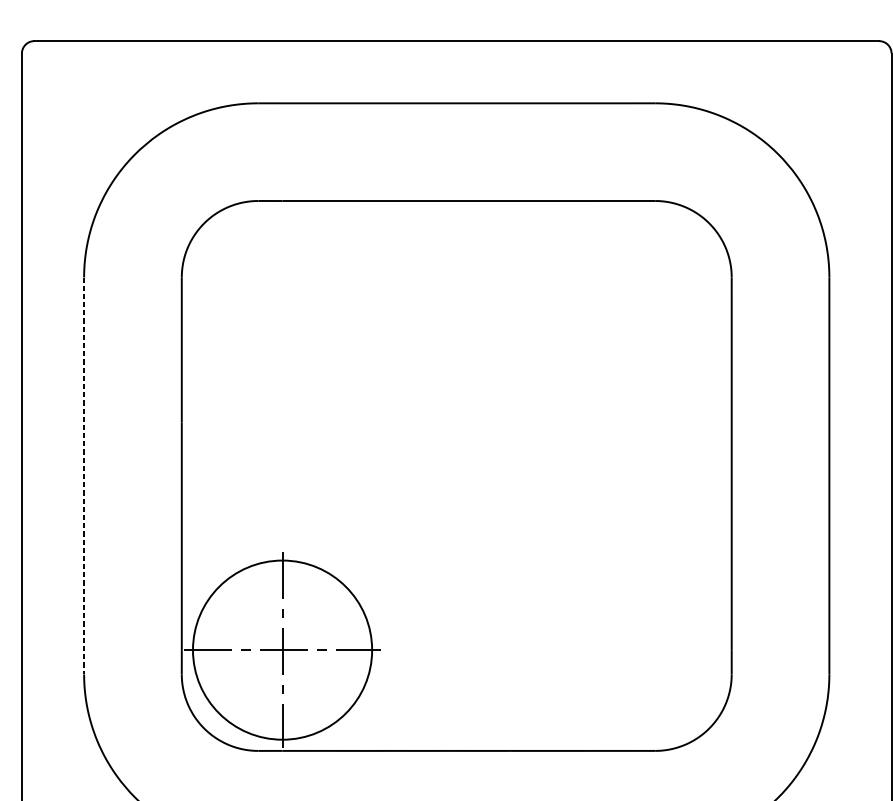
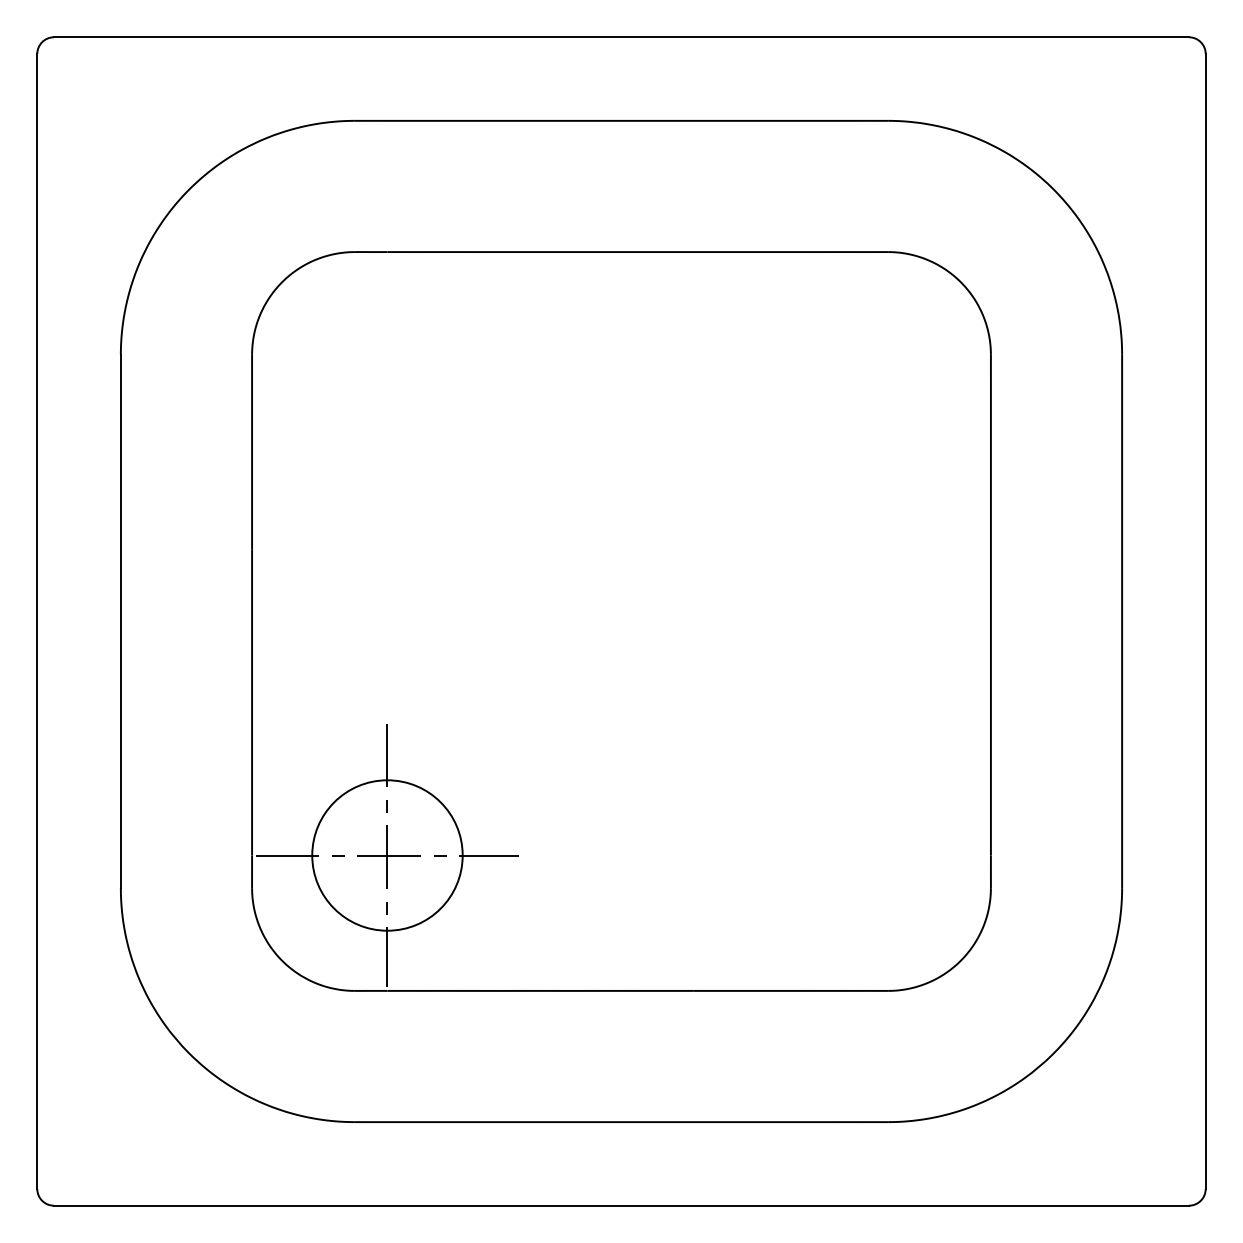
line: (83, 475) -> (120, 621), dashed -> solid
circle: (282, 650) -> (387, 855), size x0.62

